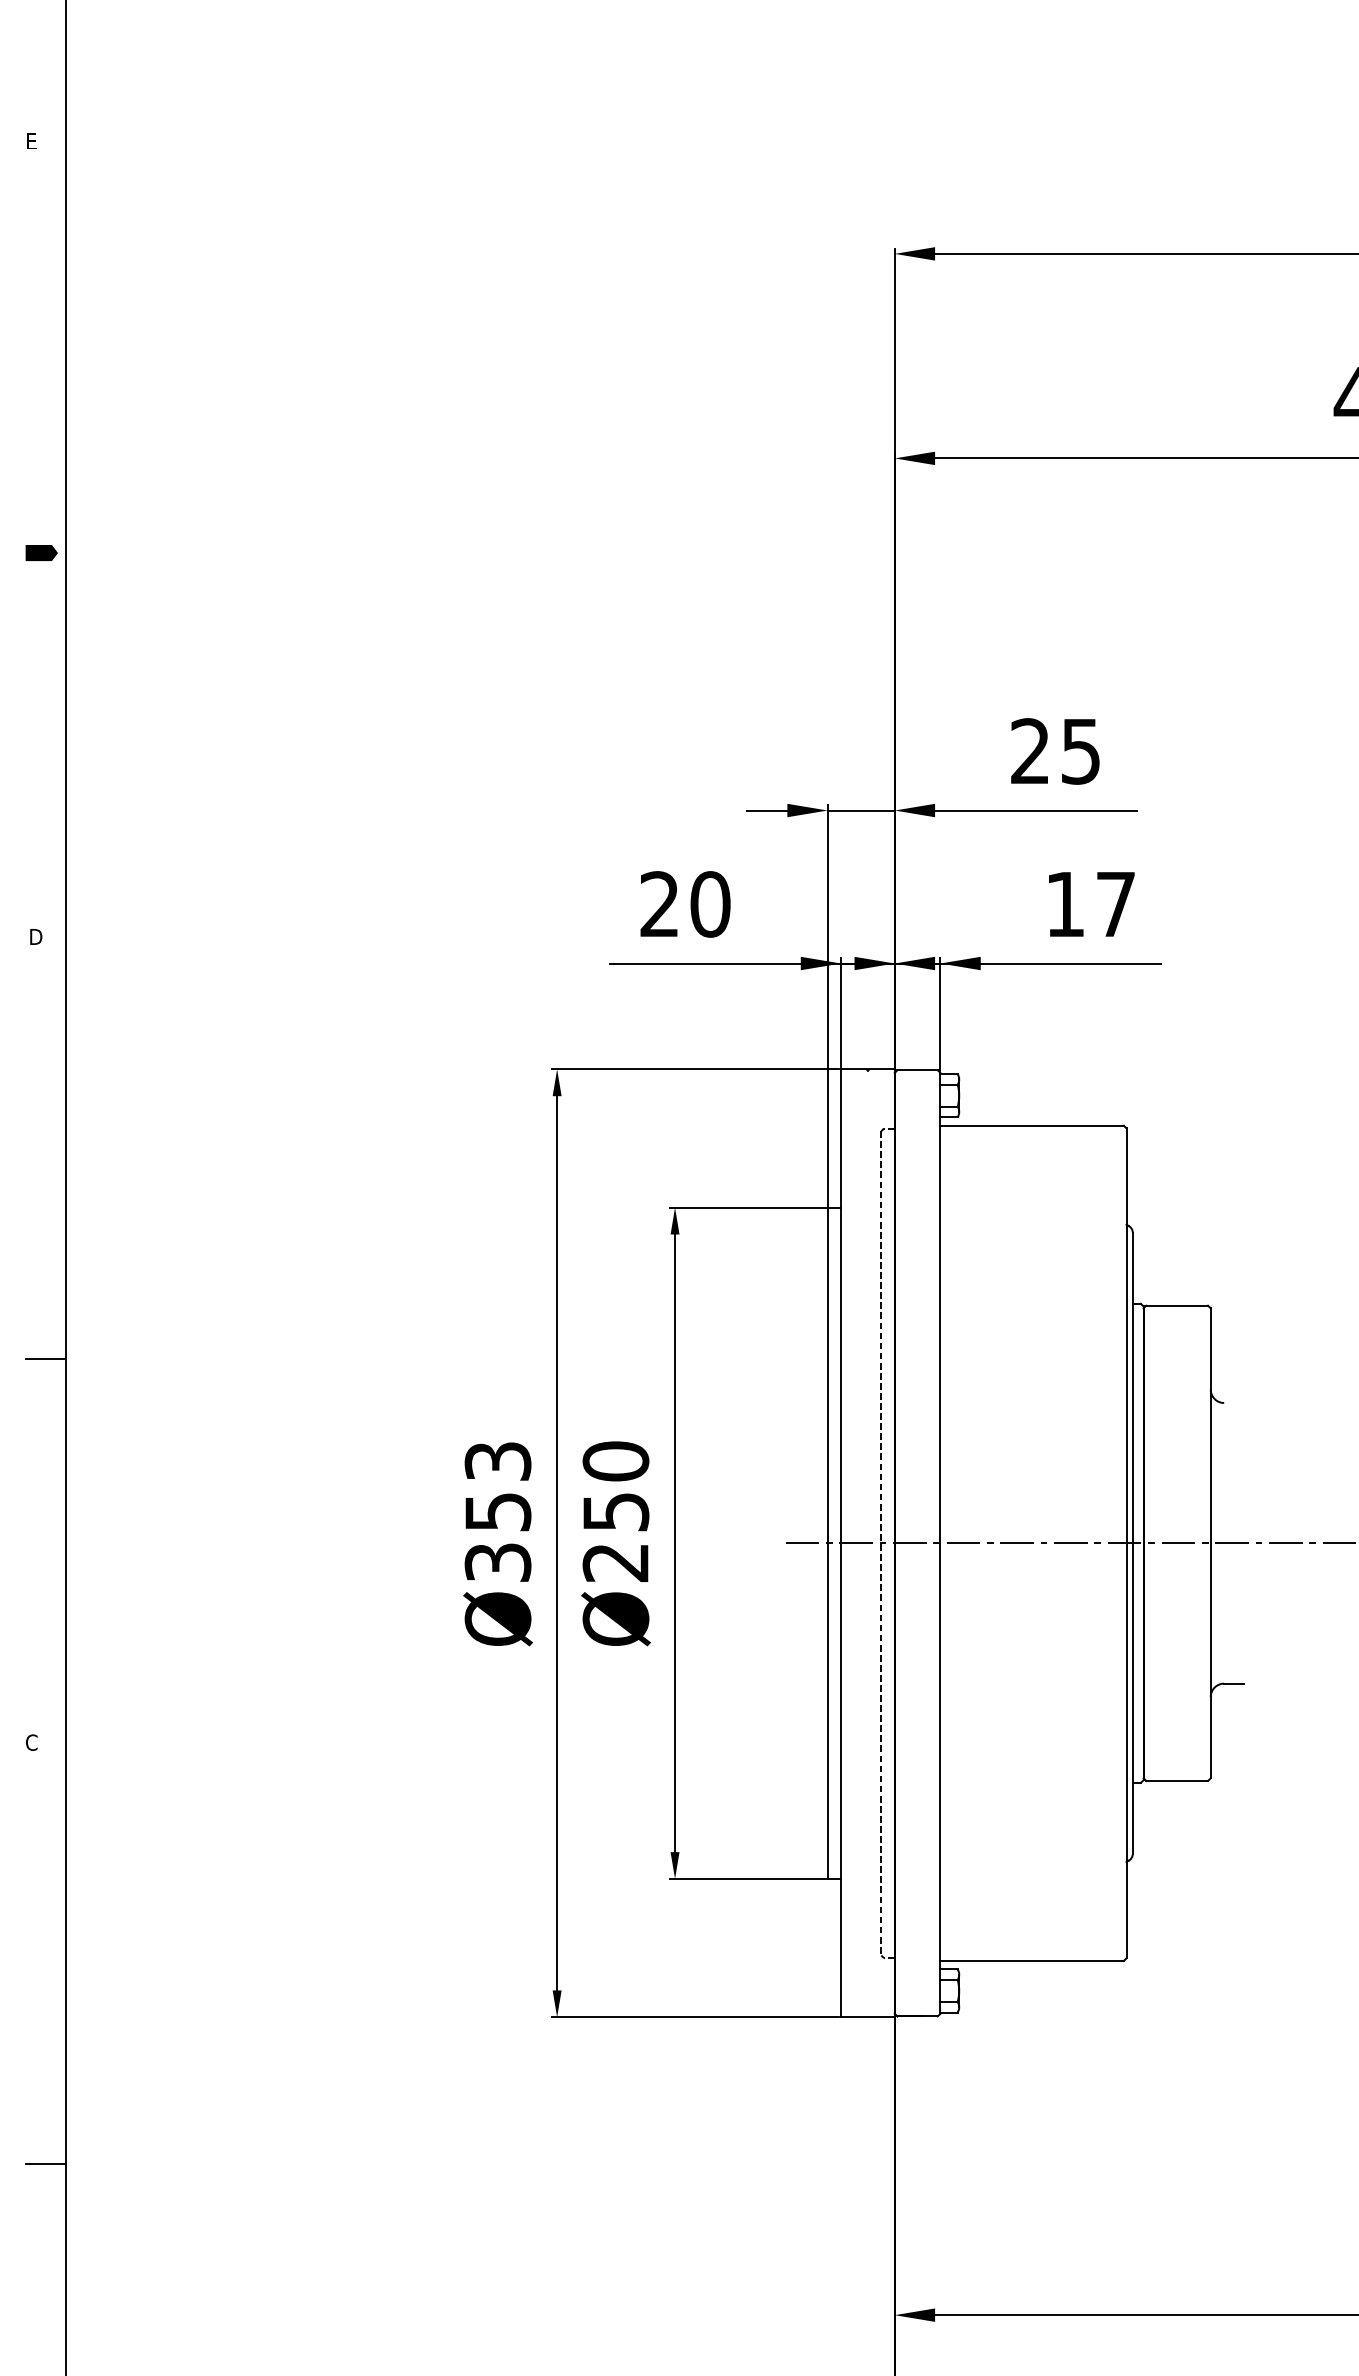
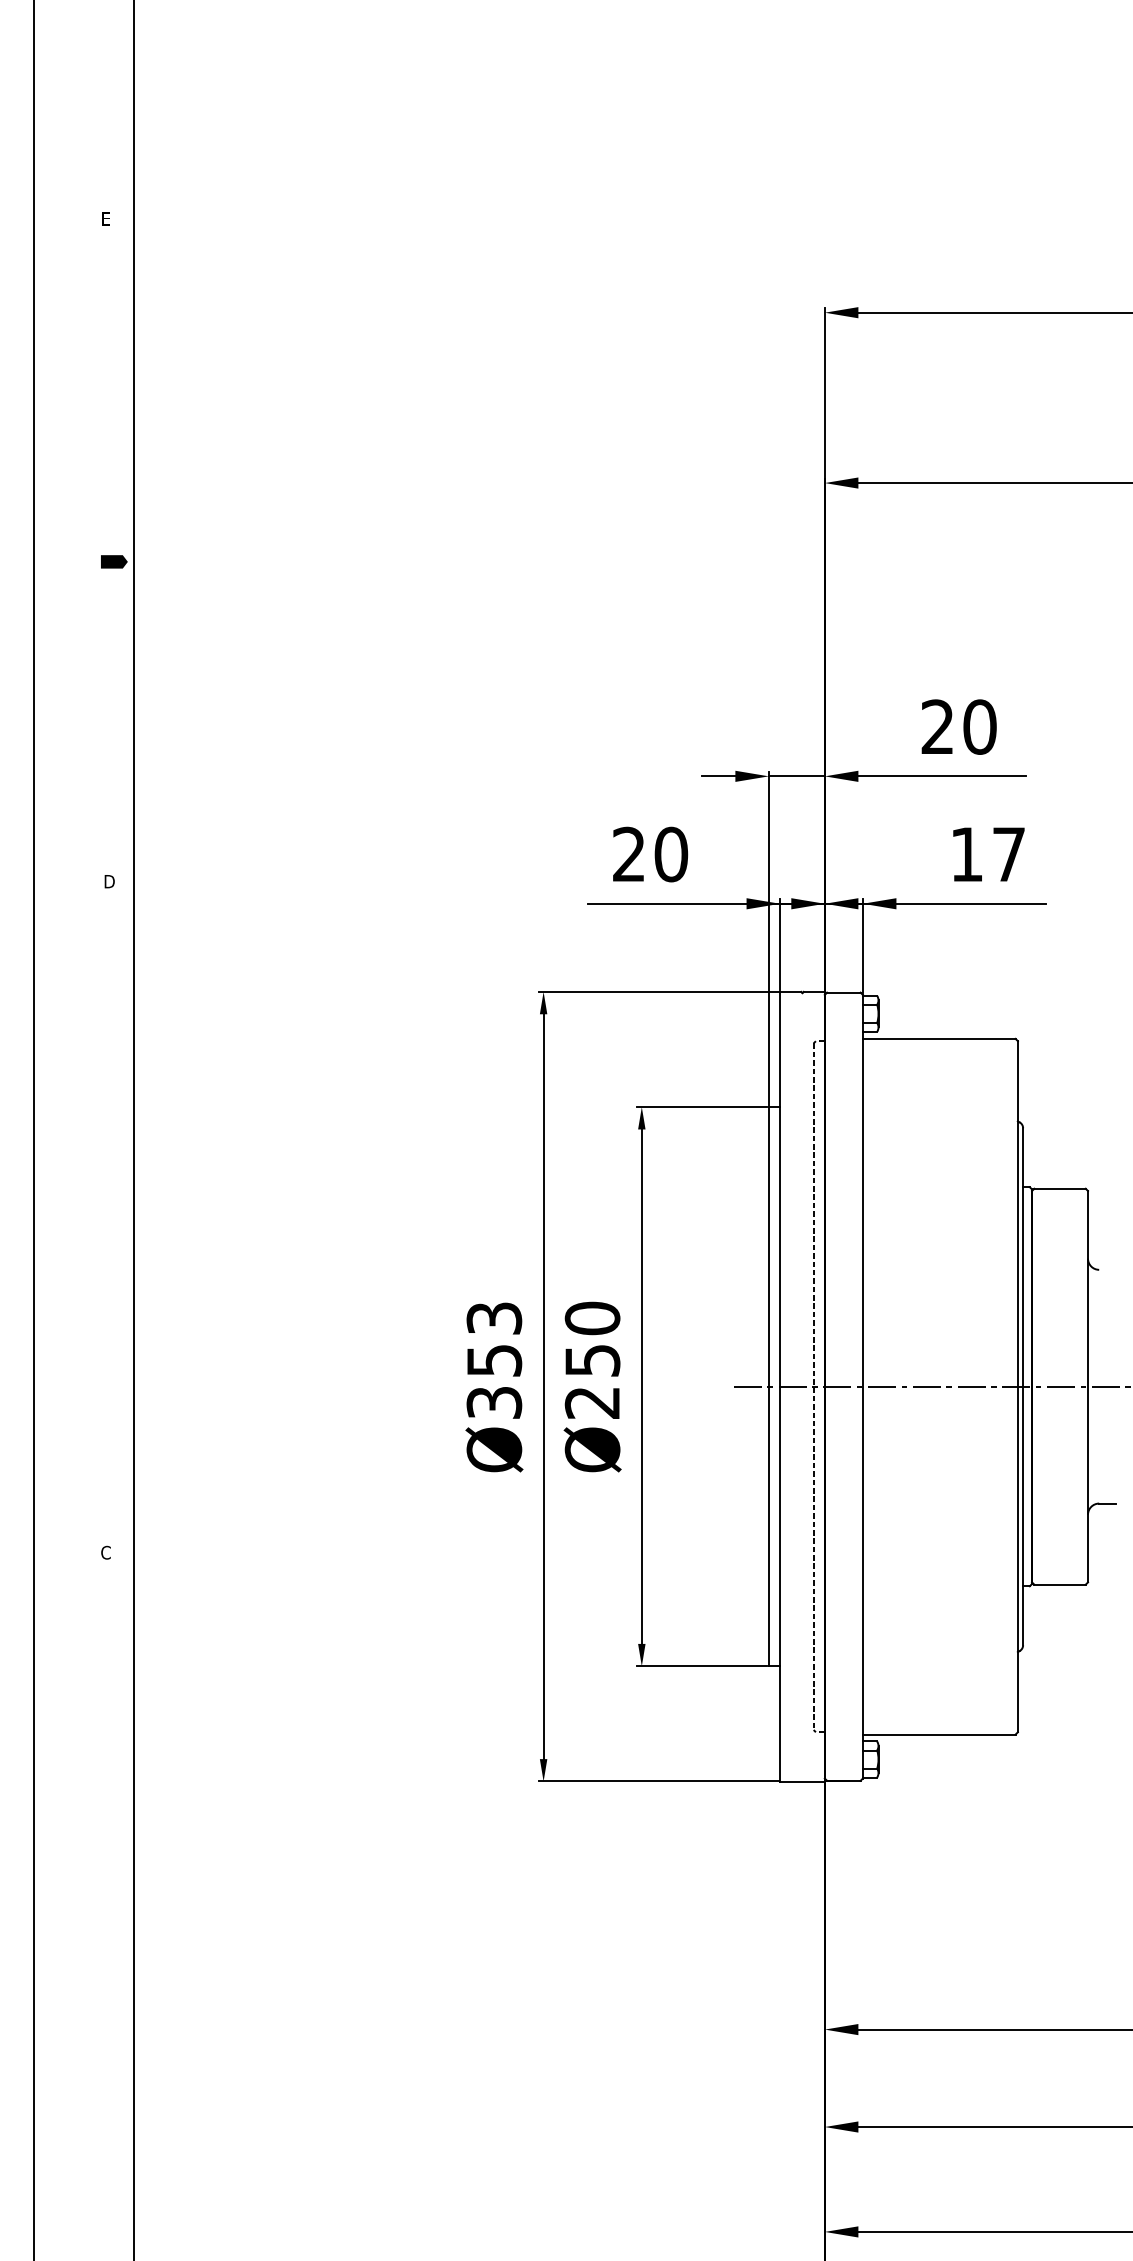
text: (1080, 750) -> (979, 726), 25 -> 20
line: (45, 1358) -> (117, 1232), removed
line: (45, 2163) -> (117, 1903), removed

